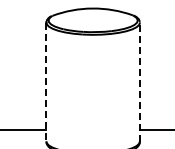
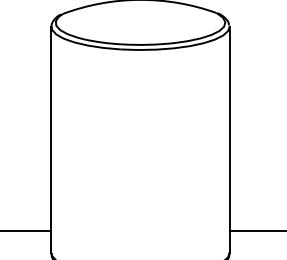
line: (139, 81) -> (228, 138), dashed -> solid
line: (46, 82) -> (51, 140), dashed -> solid

